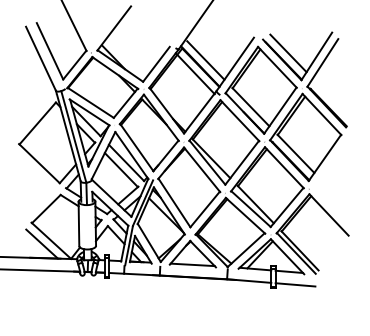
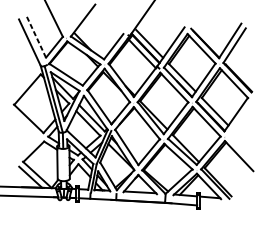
line: (49, 50) -> (36, 36), solid -> dashed
line: (288, 53) -> (209, 38), removed
line: (295, 284) -> (214, 206), removed

